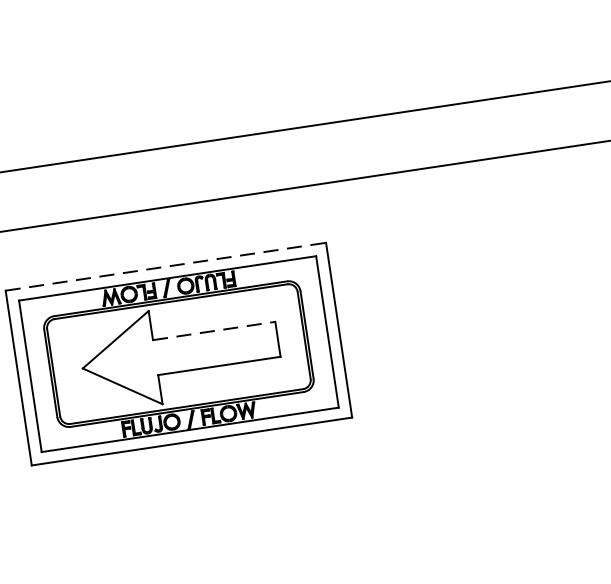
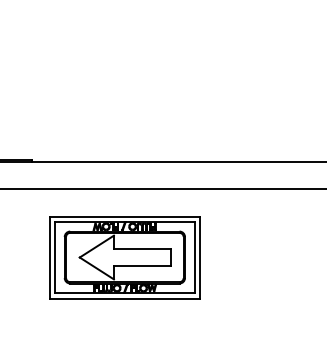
line: (167, 266) -> (125, 216), dashed -> solid
line: (213, 331) -> (142, 249), dashed -> solid

